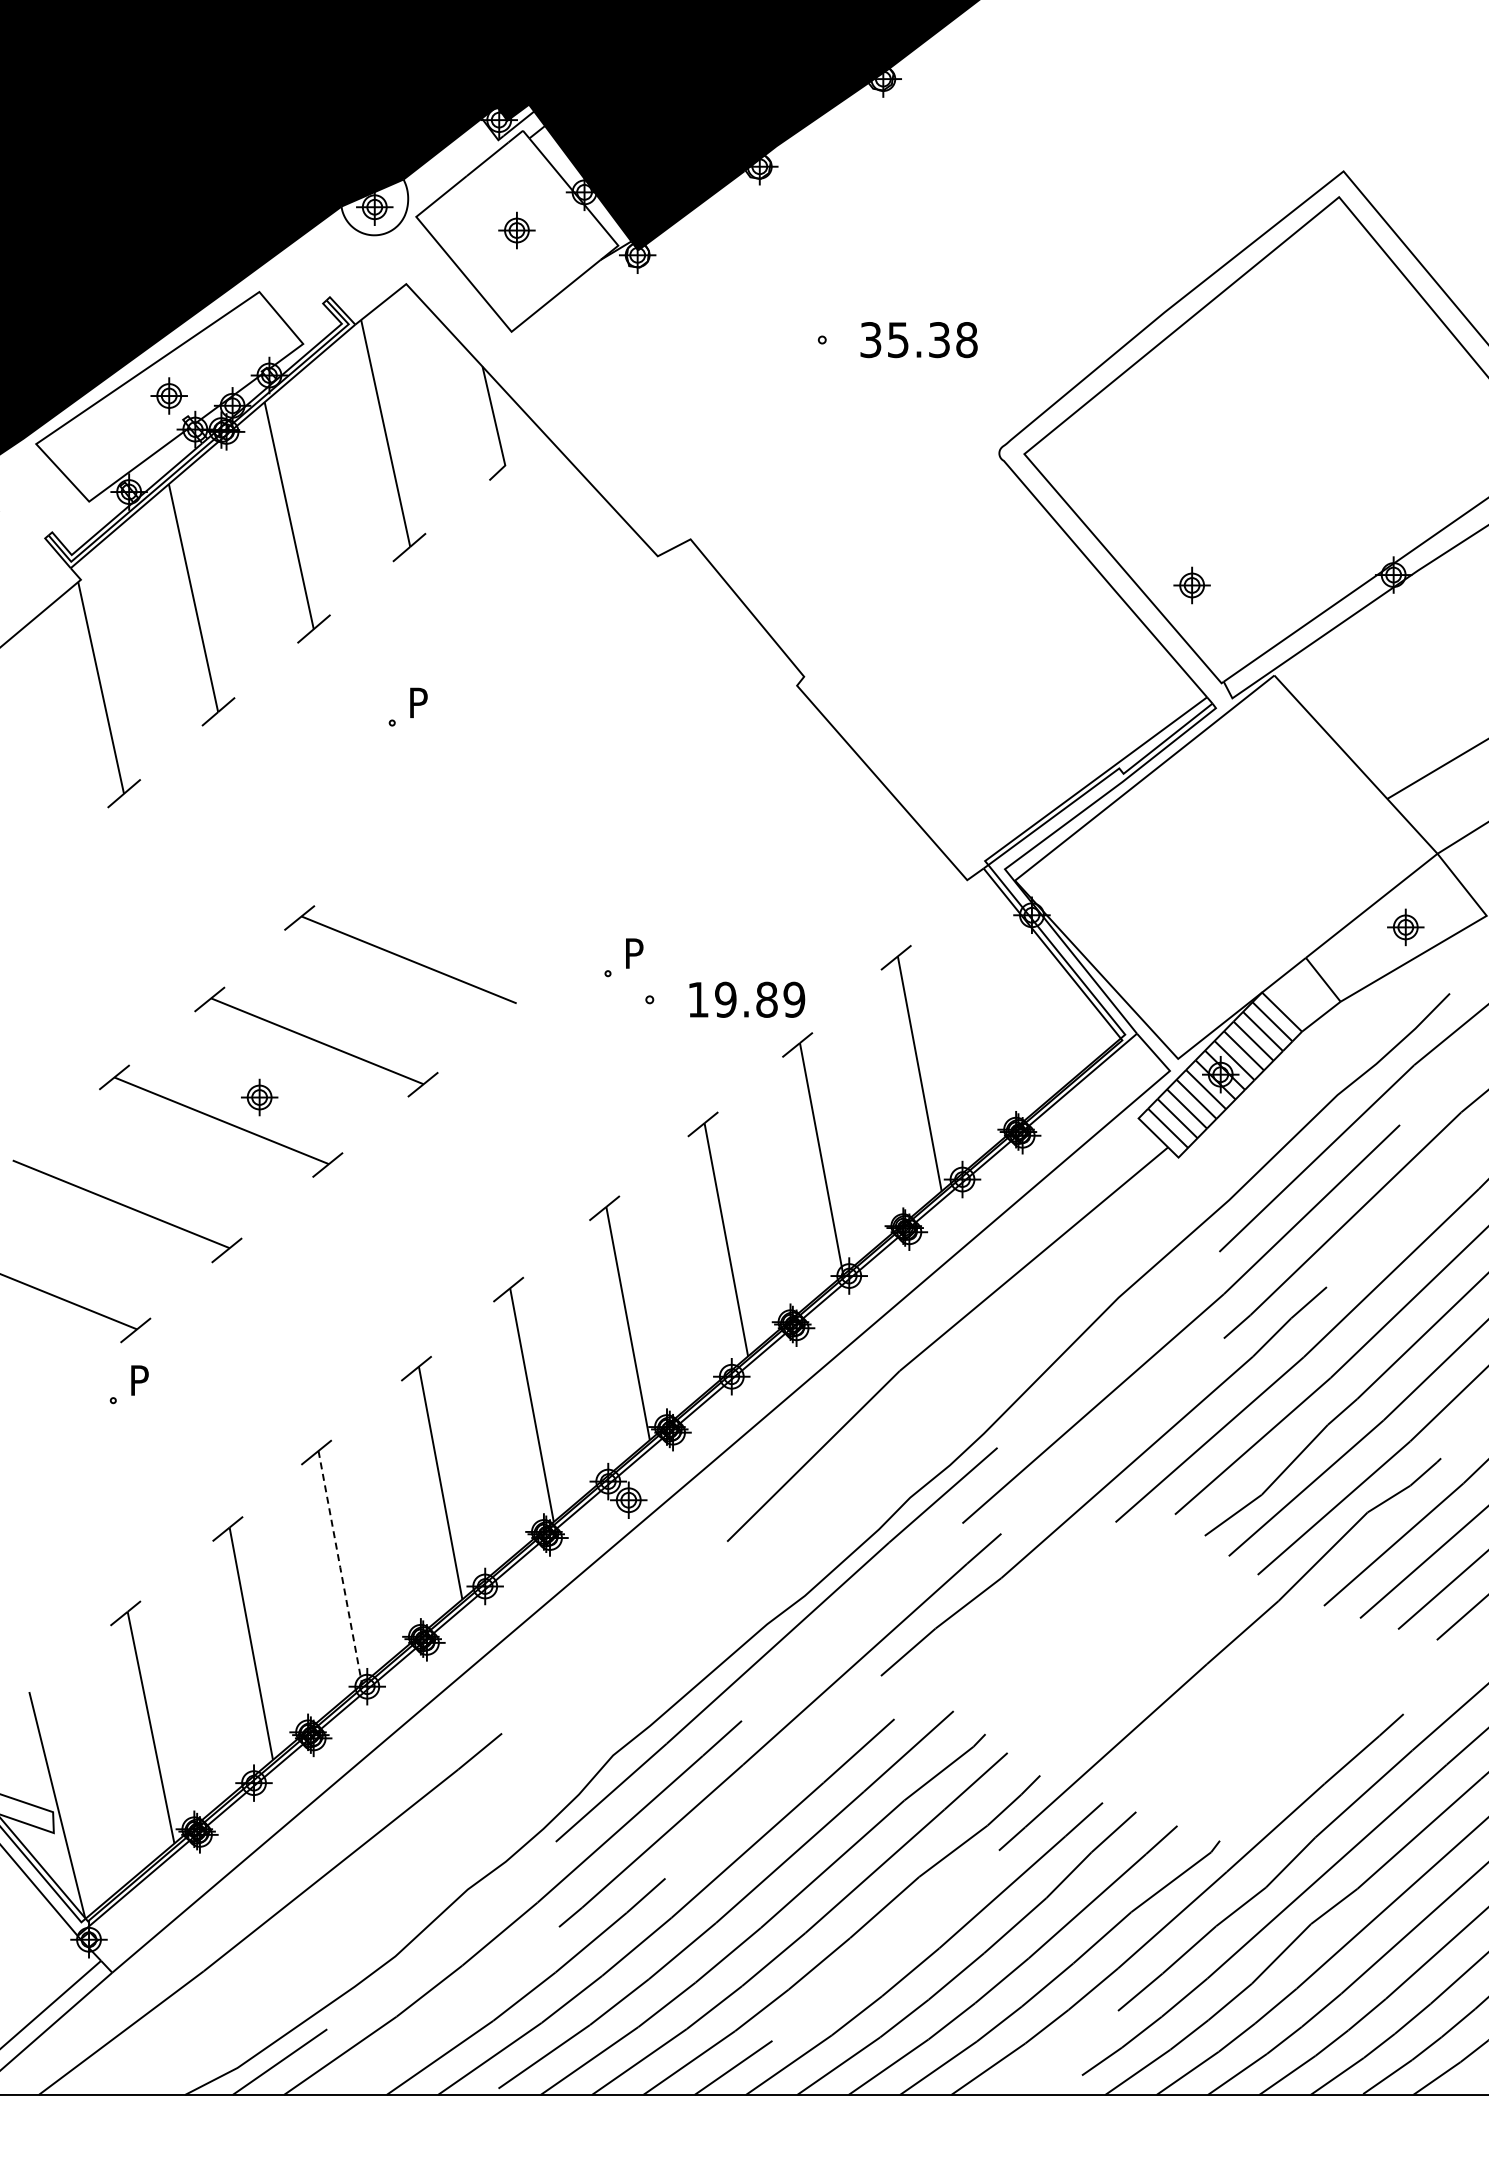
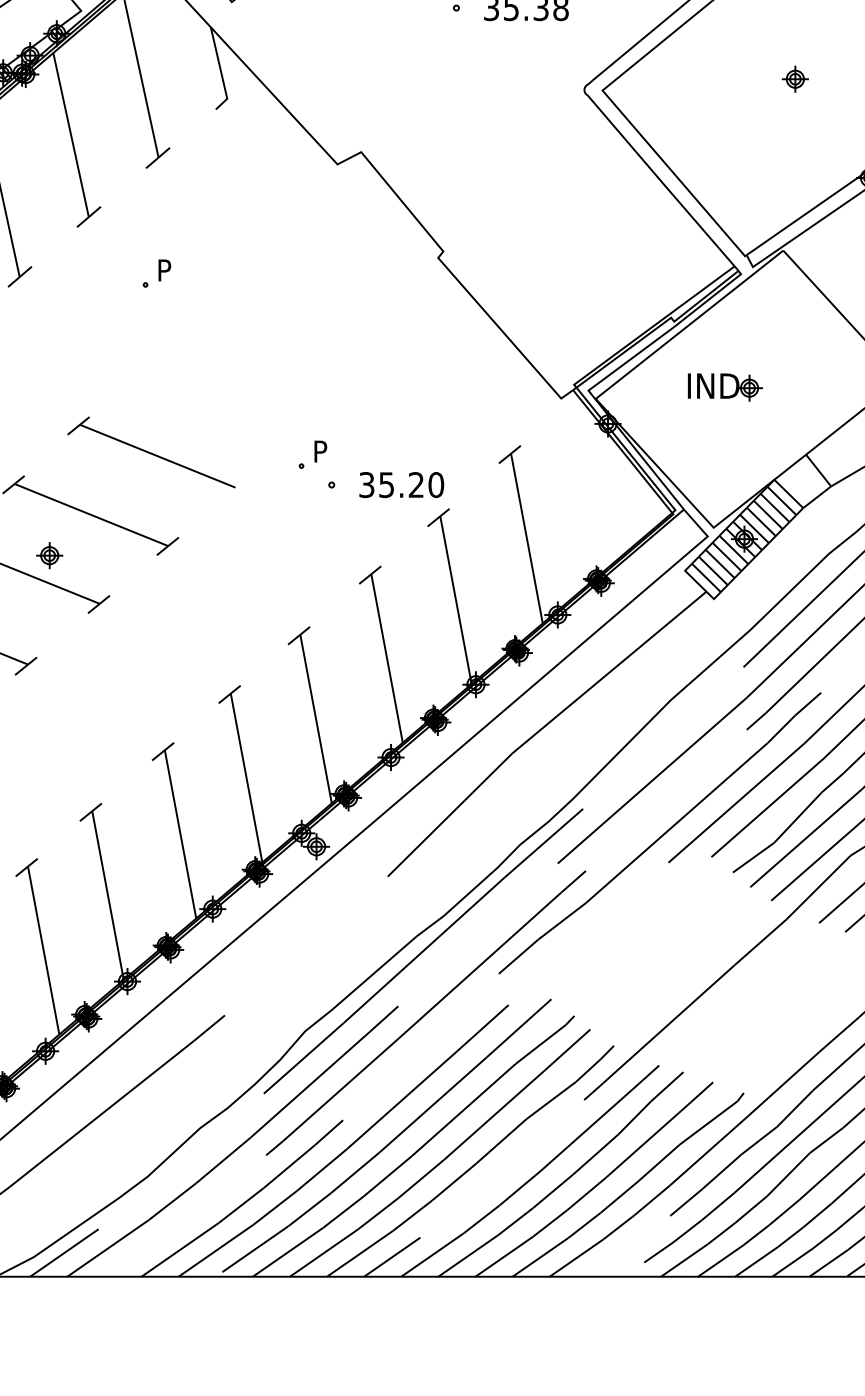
part: (1191, 585) -> (794, 79), moved
part: (1194, 864) -> (725, 387), added
text: (746, 999) -> (401, 484), 19.89 -> 35.20
line: (340, 1567) -> (108, 895), dashed -> solid

